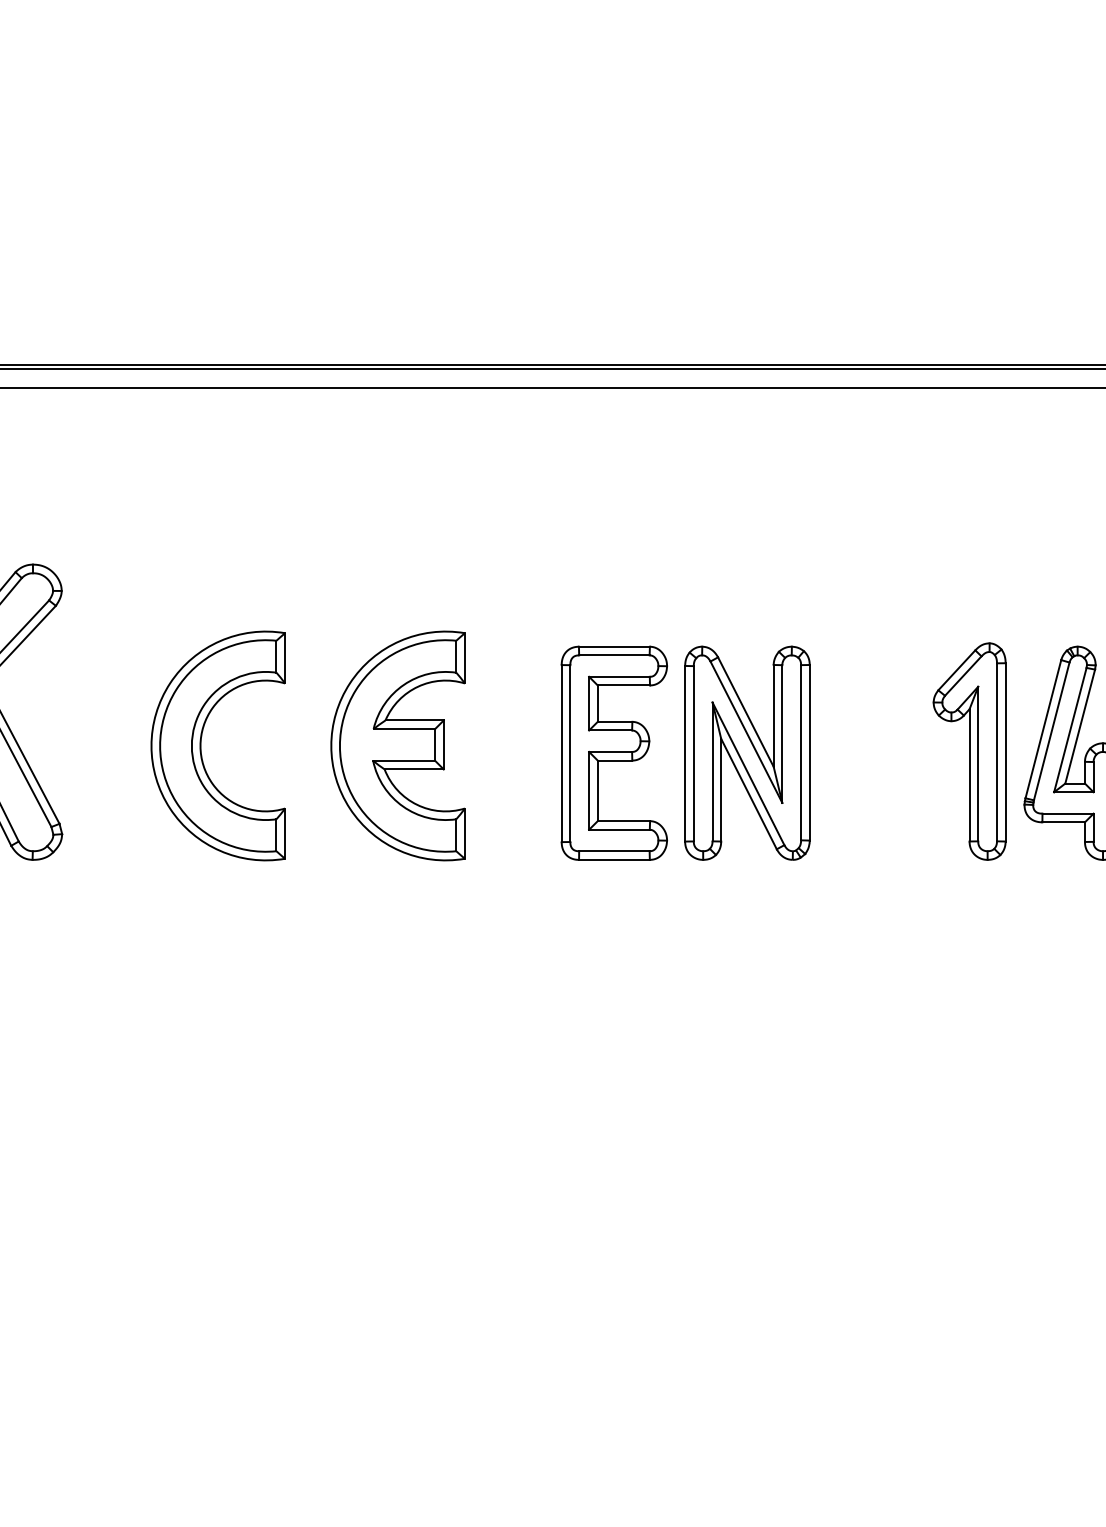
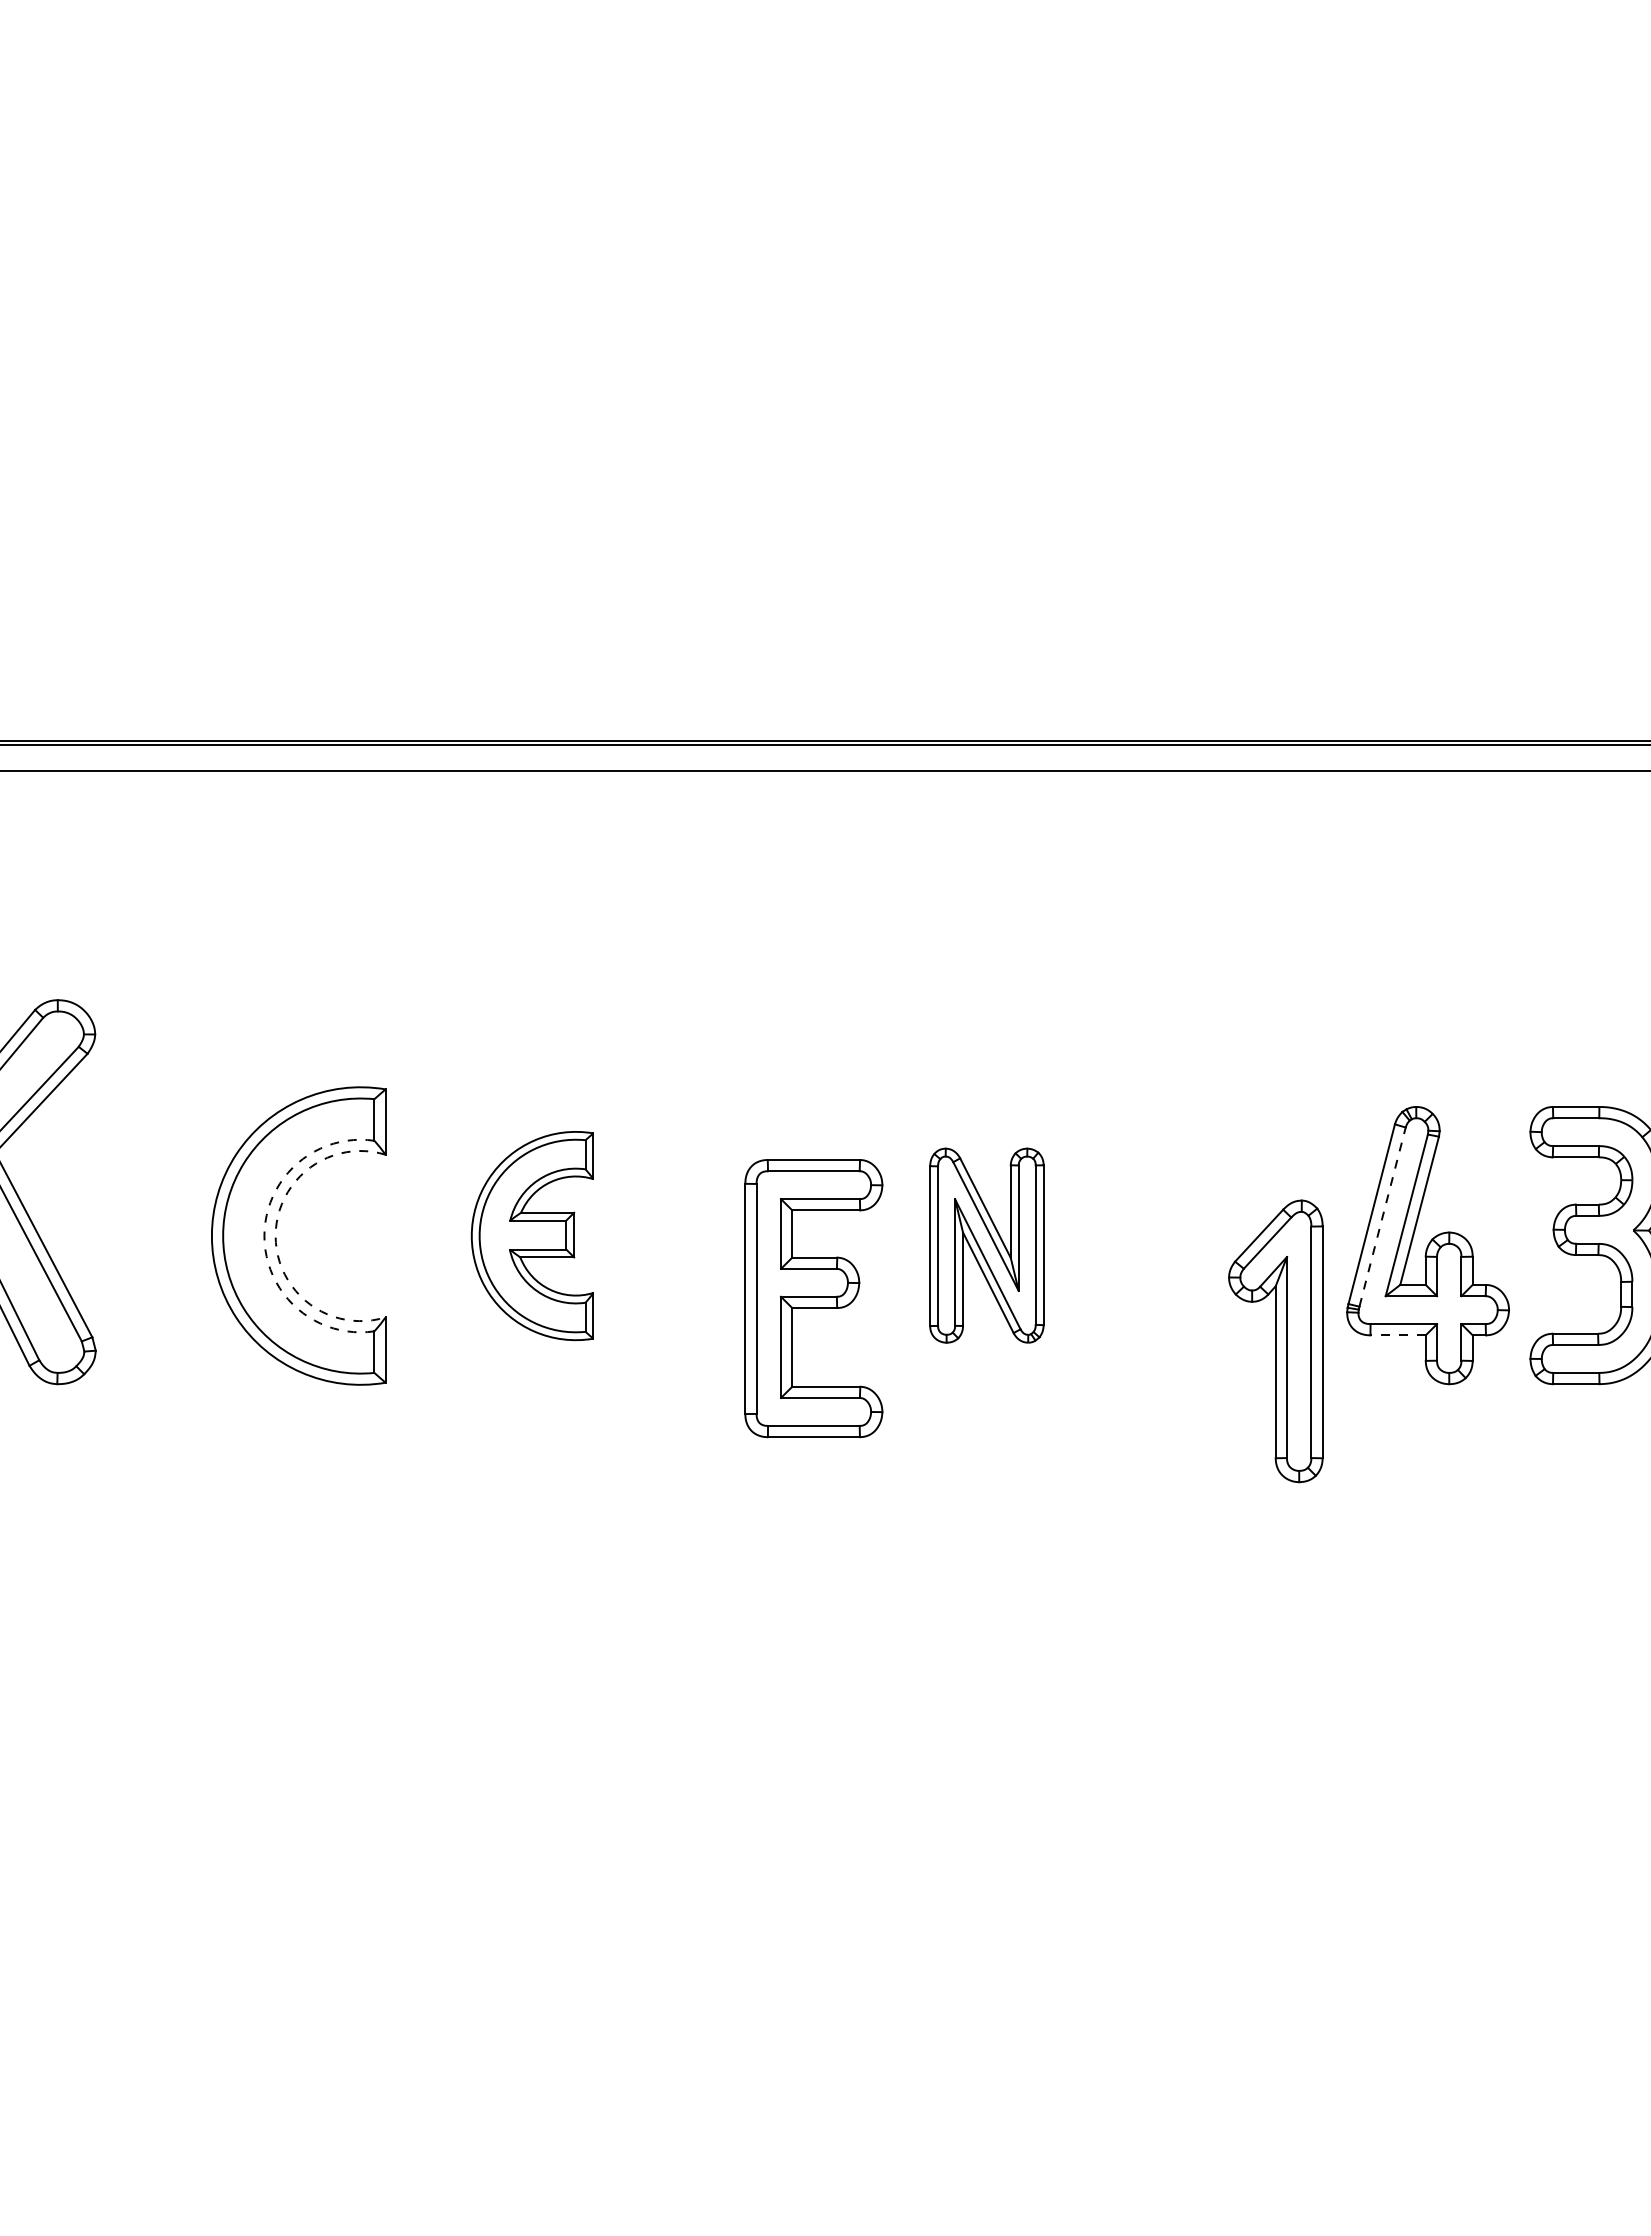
line: (1051, 731) -> (1382, 1217), solid -> dashed
part: (398, 745) -> (532, 1235), size x0.7
arc: (191, 746) -> (264, 1236), solid -> dashed
arc: (200, 746) -> (275, 1236), solid -> dashed
part: (969, 751) -> (1275, 1341), moved
part: (614, 753) -> (813, 1298), moved
part: (747, 753) -> (986, 1245), size x0.7
line: (1063, 822) -> (1398, 1335), solid -> dashed

